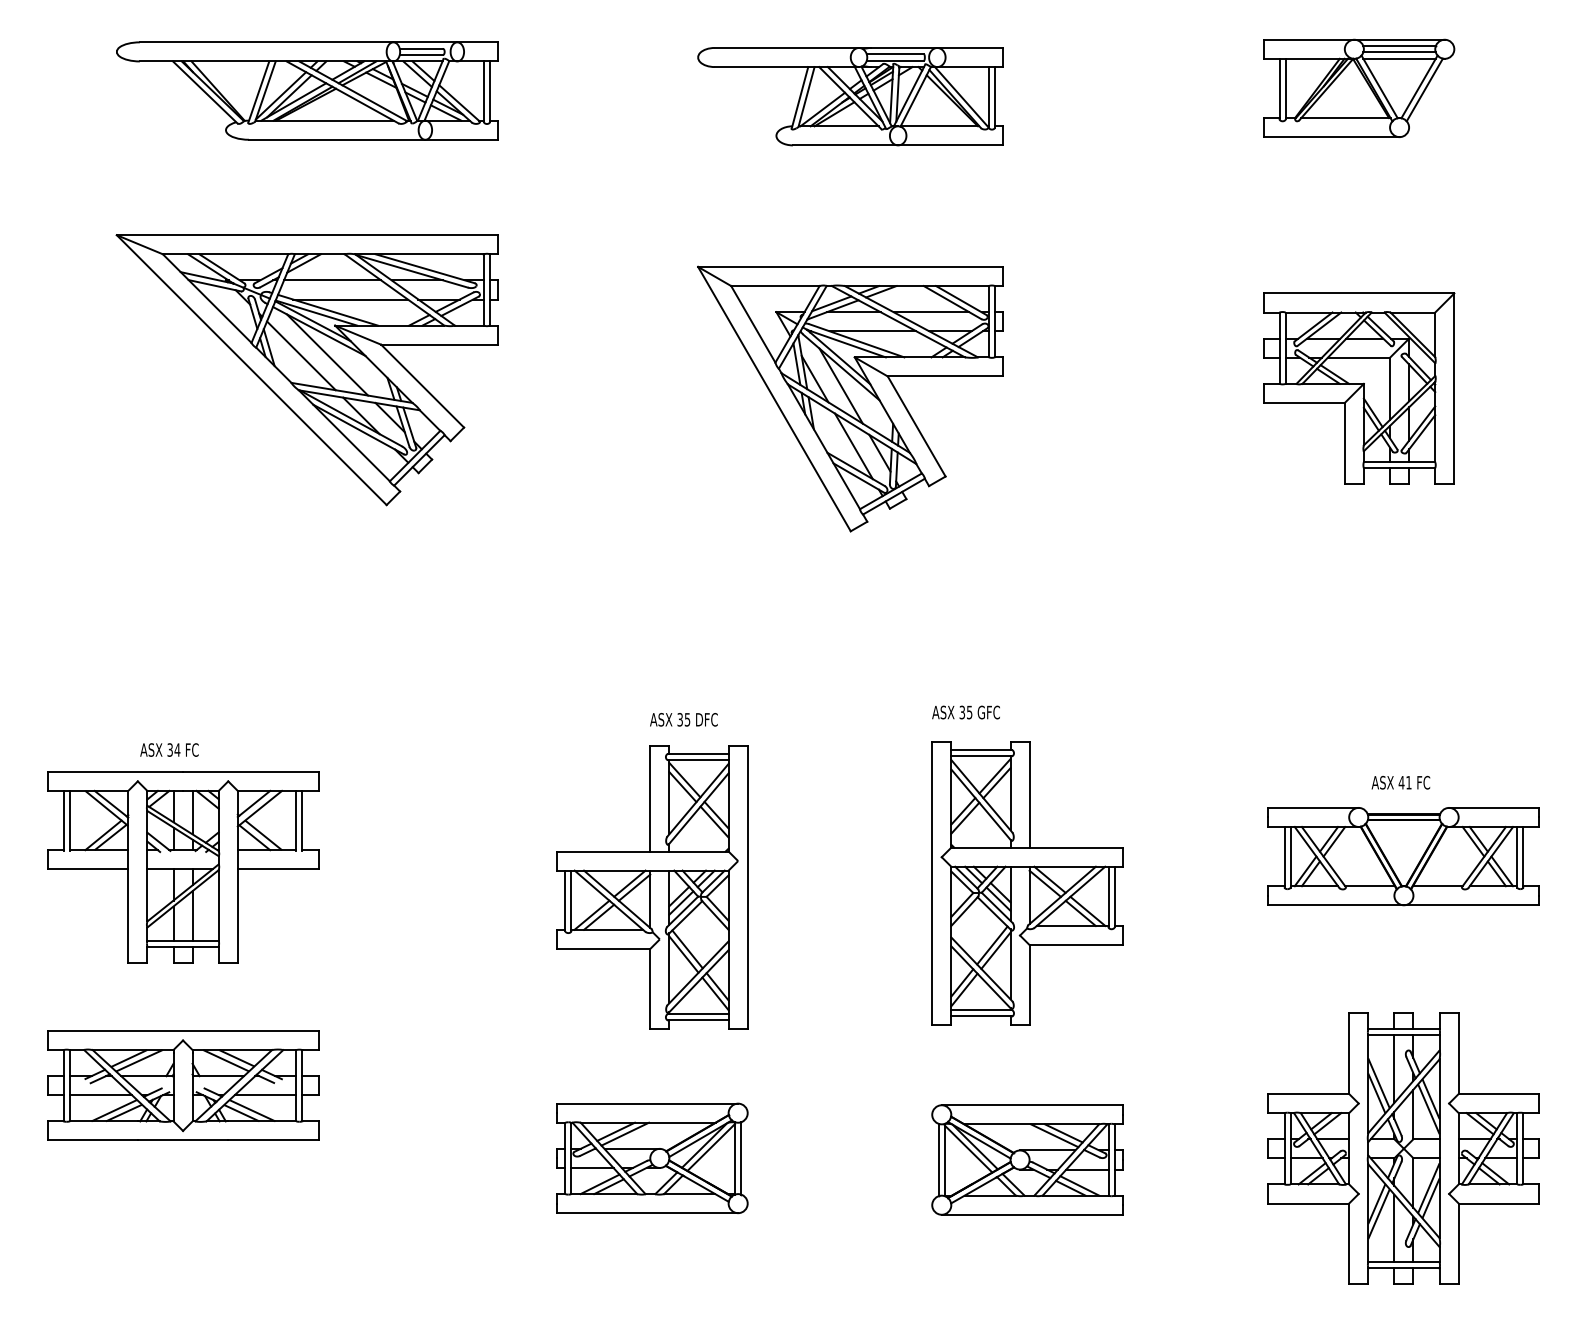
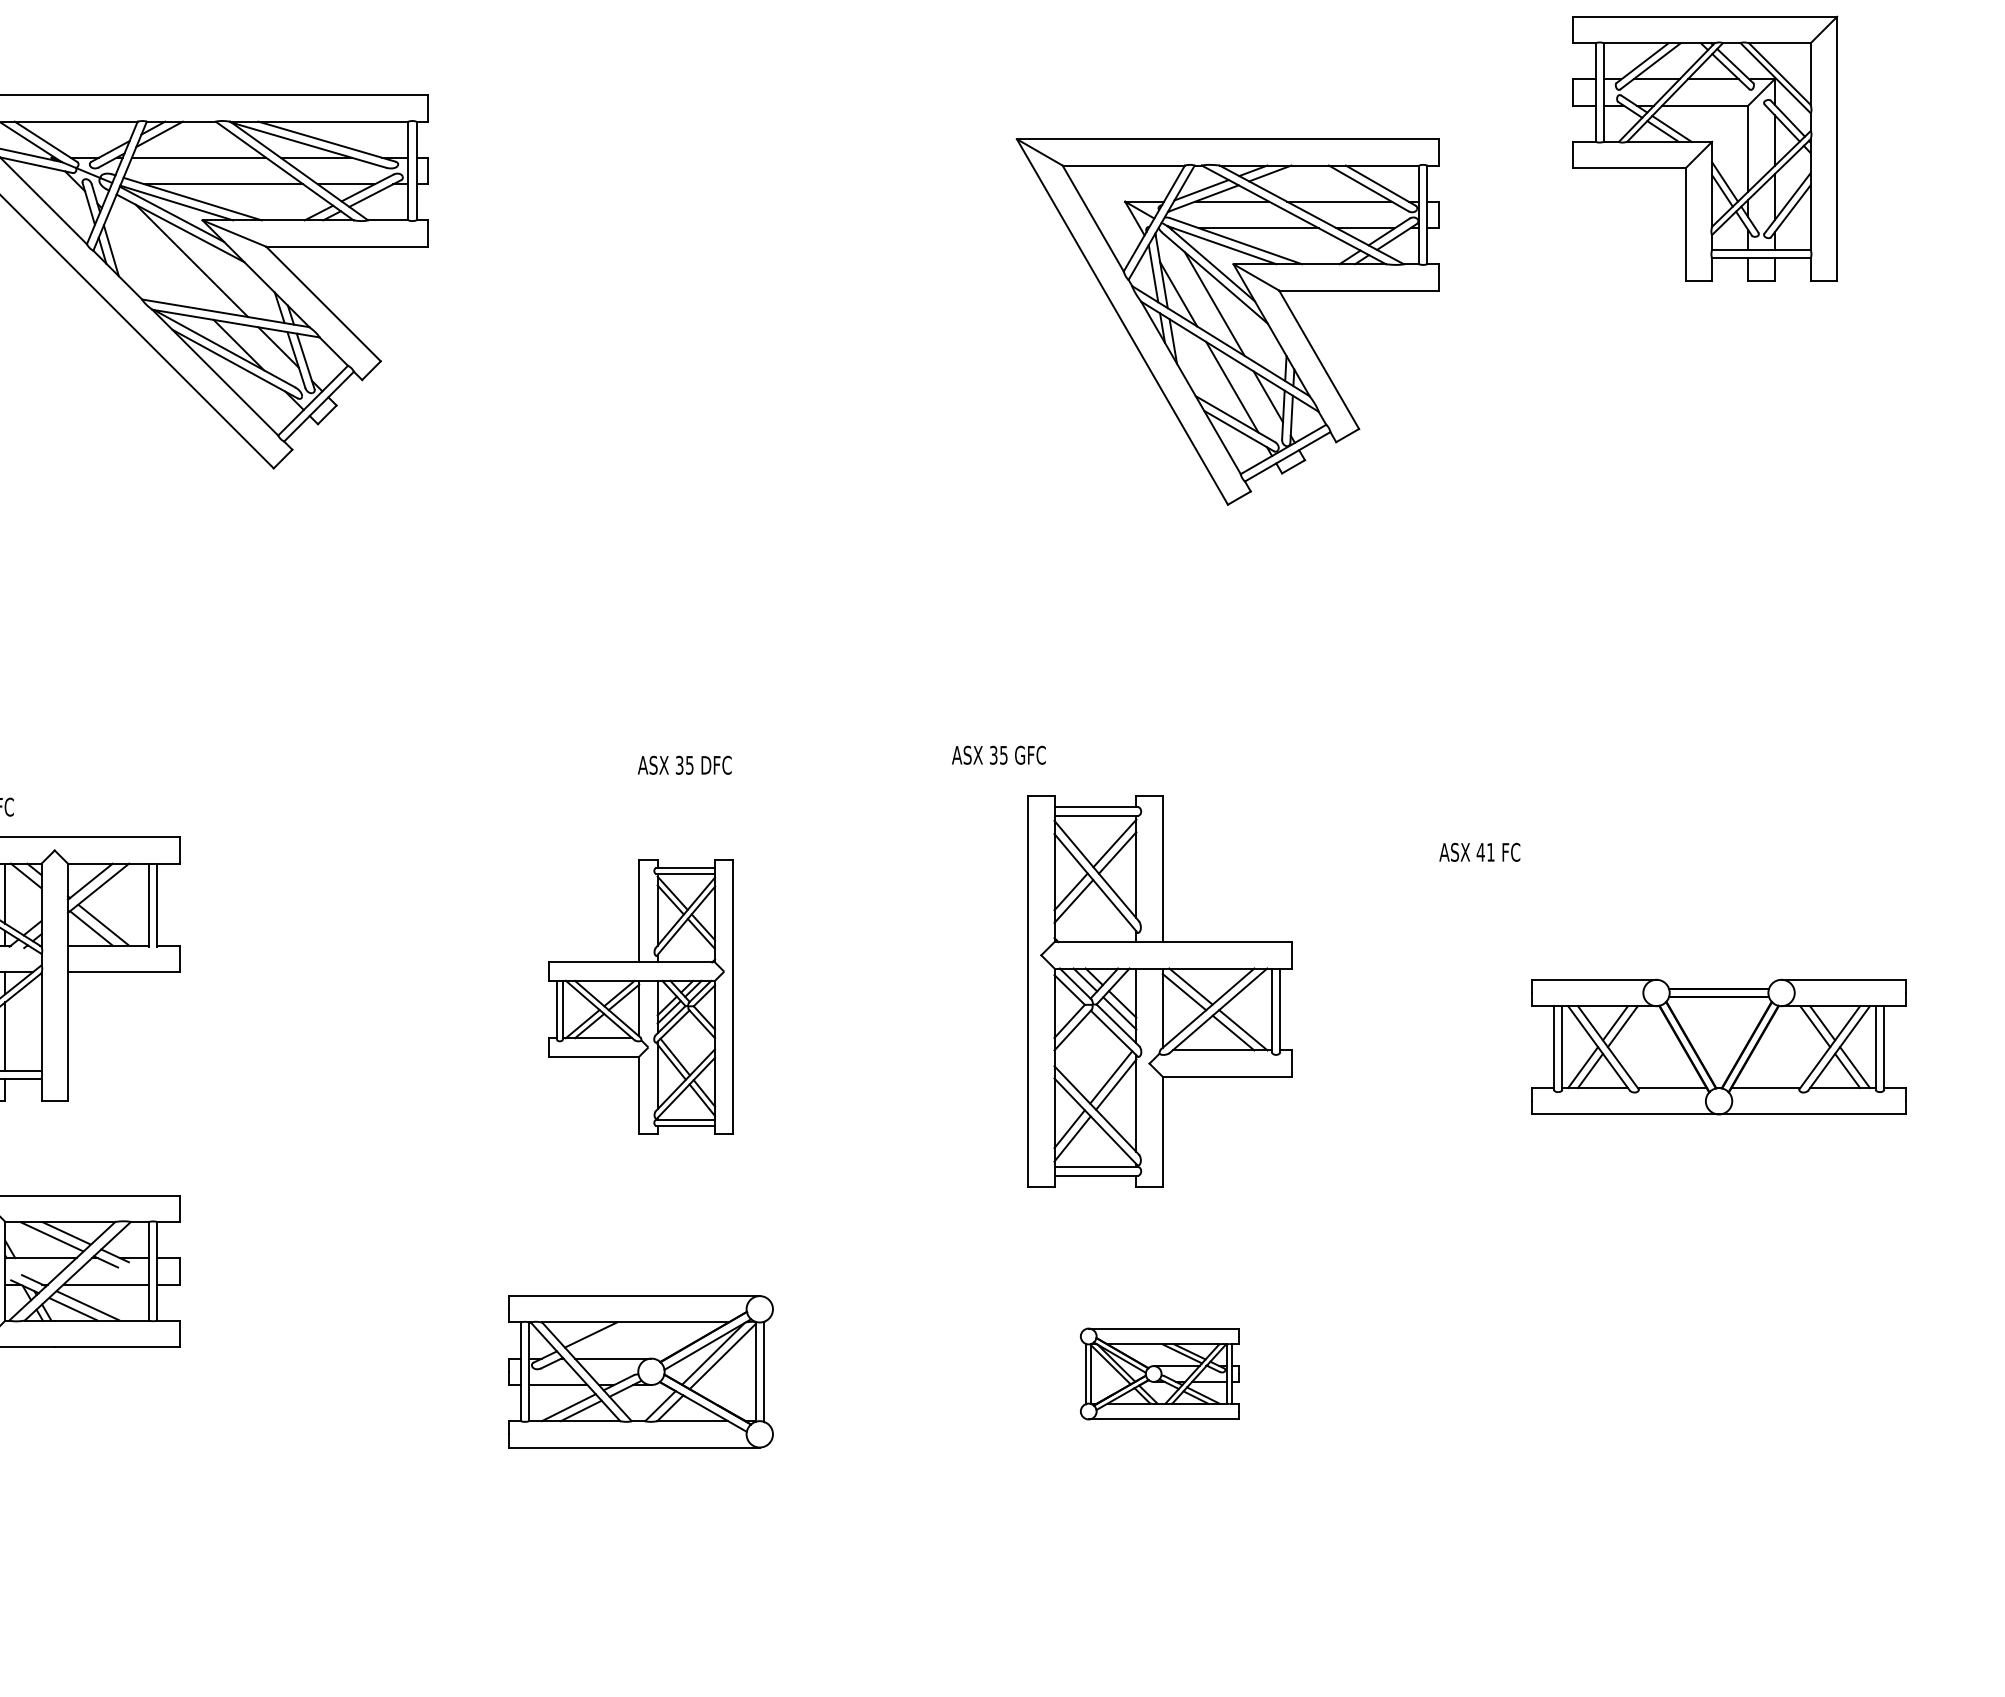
line: (301, 355) -> (156, 261), removed
part: (1359, 388) -> (1706, 148), moved
part: (850, 398) -> (1227, 321), moved
text: (965, 712) -> (998, 755), moved
text: (1400, 782) -> (1479, 852), moved
part: (1403, 856) -> (1718, 1047), moved
part: (652, 887) -> (641, 997), size x0.7
line: (625, 1133) -> (604, 1337), removed
part: (1403, 1148) -> (1679, 1358), removed
part: (1027, 1159) -> (1159, 1373), size x0.6

